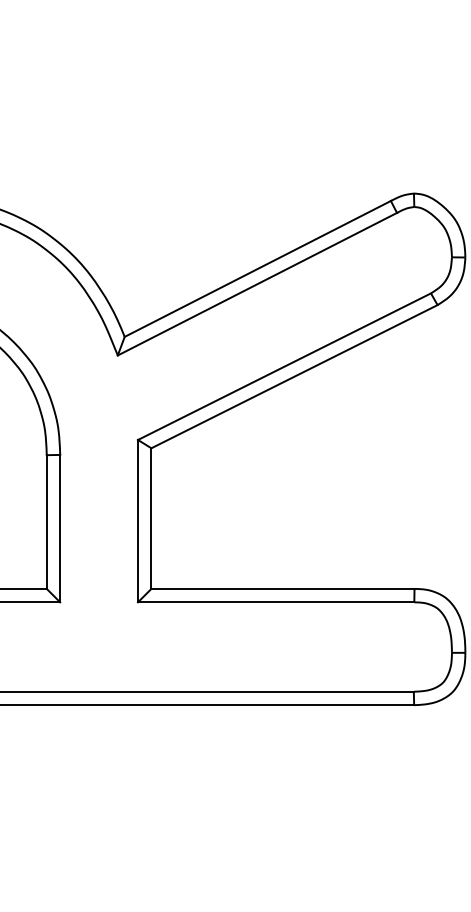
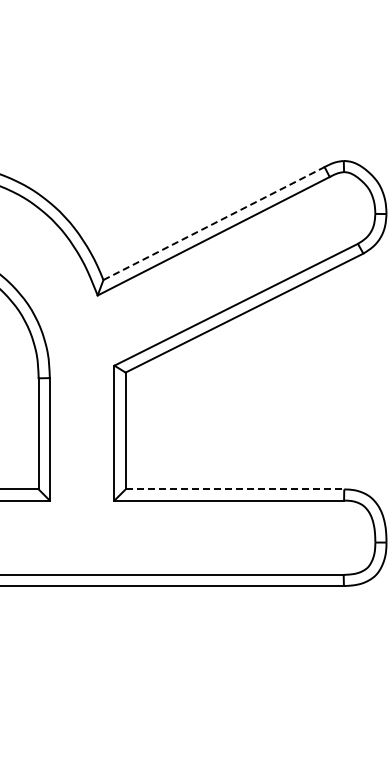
line: (258, 268) -> (214, 223), solid -> dashed
line: (283, 588) -> (235, 489), solid -> dashed

